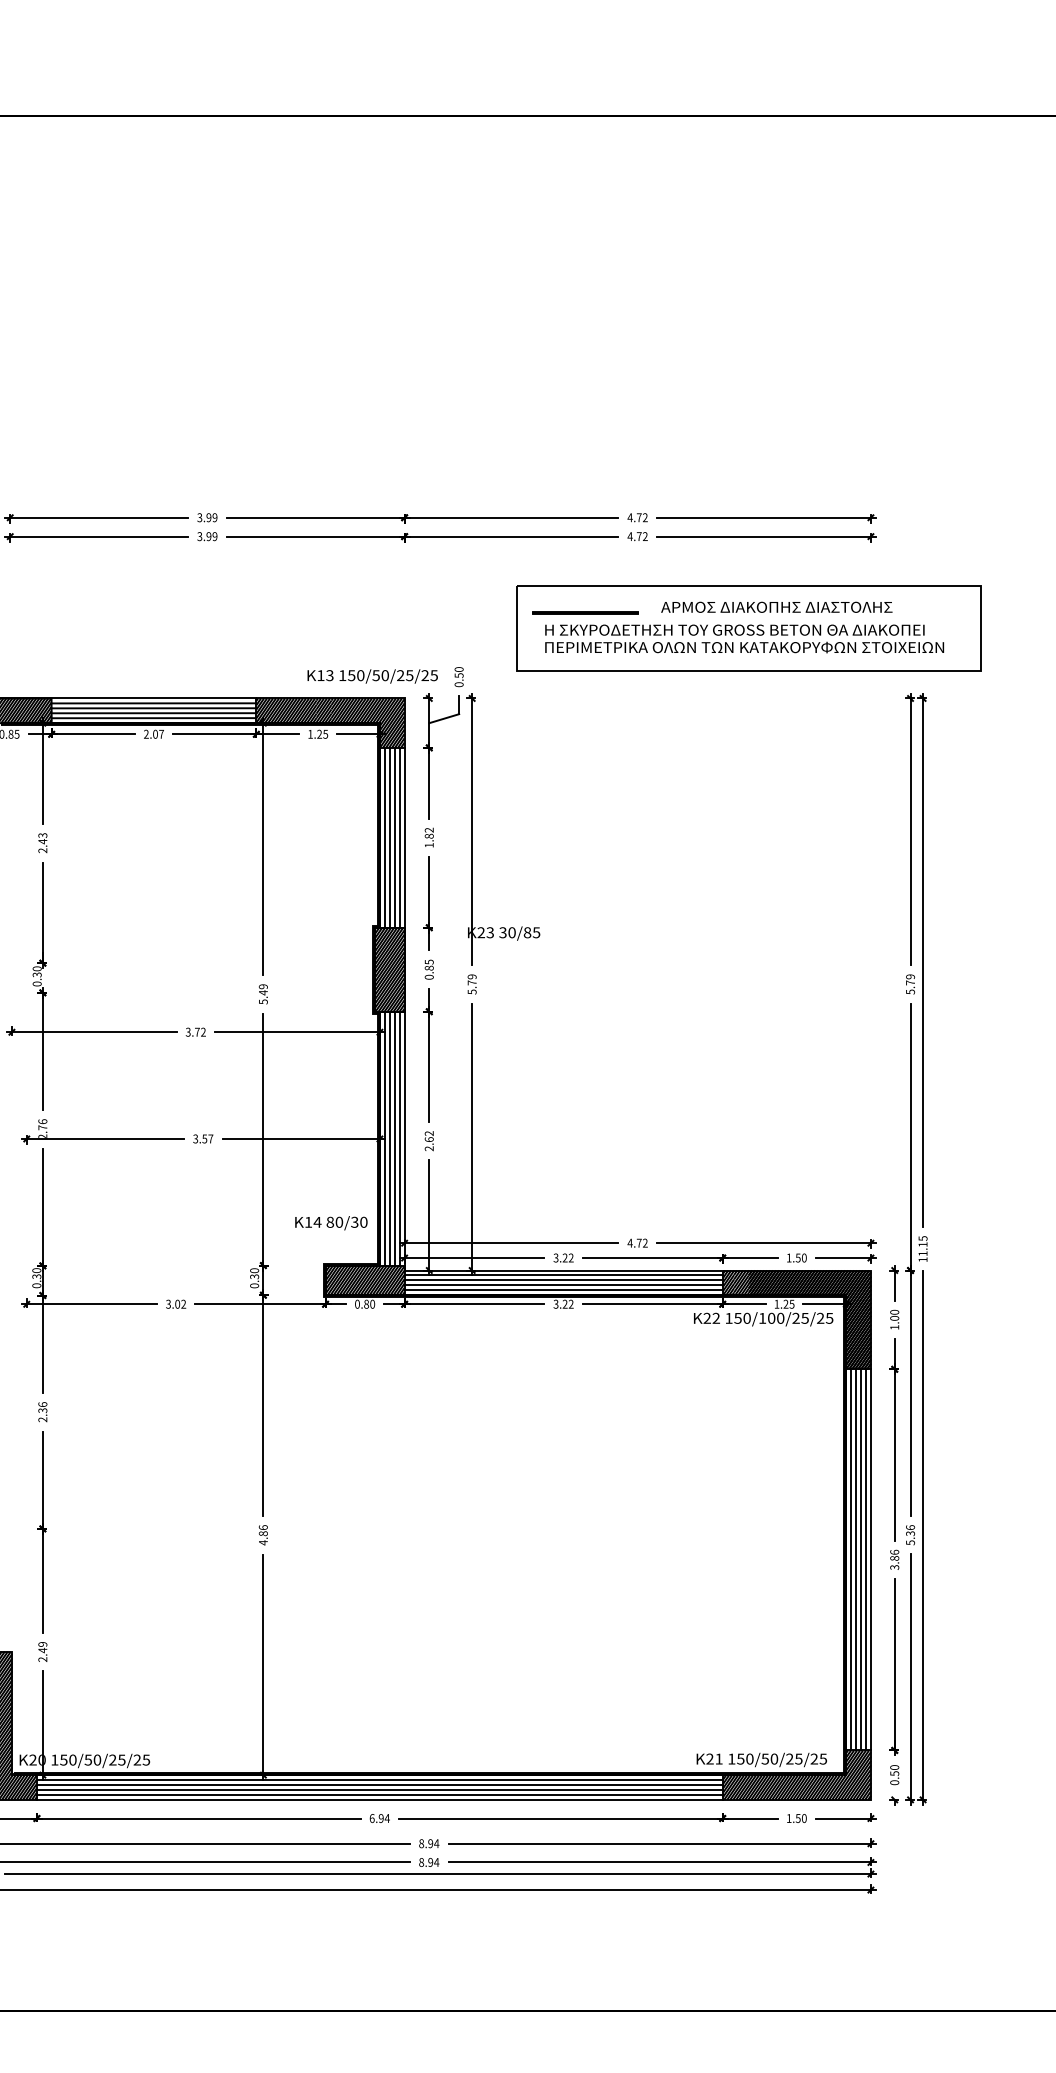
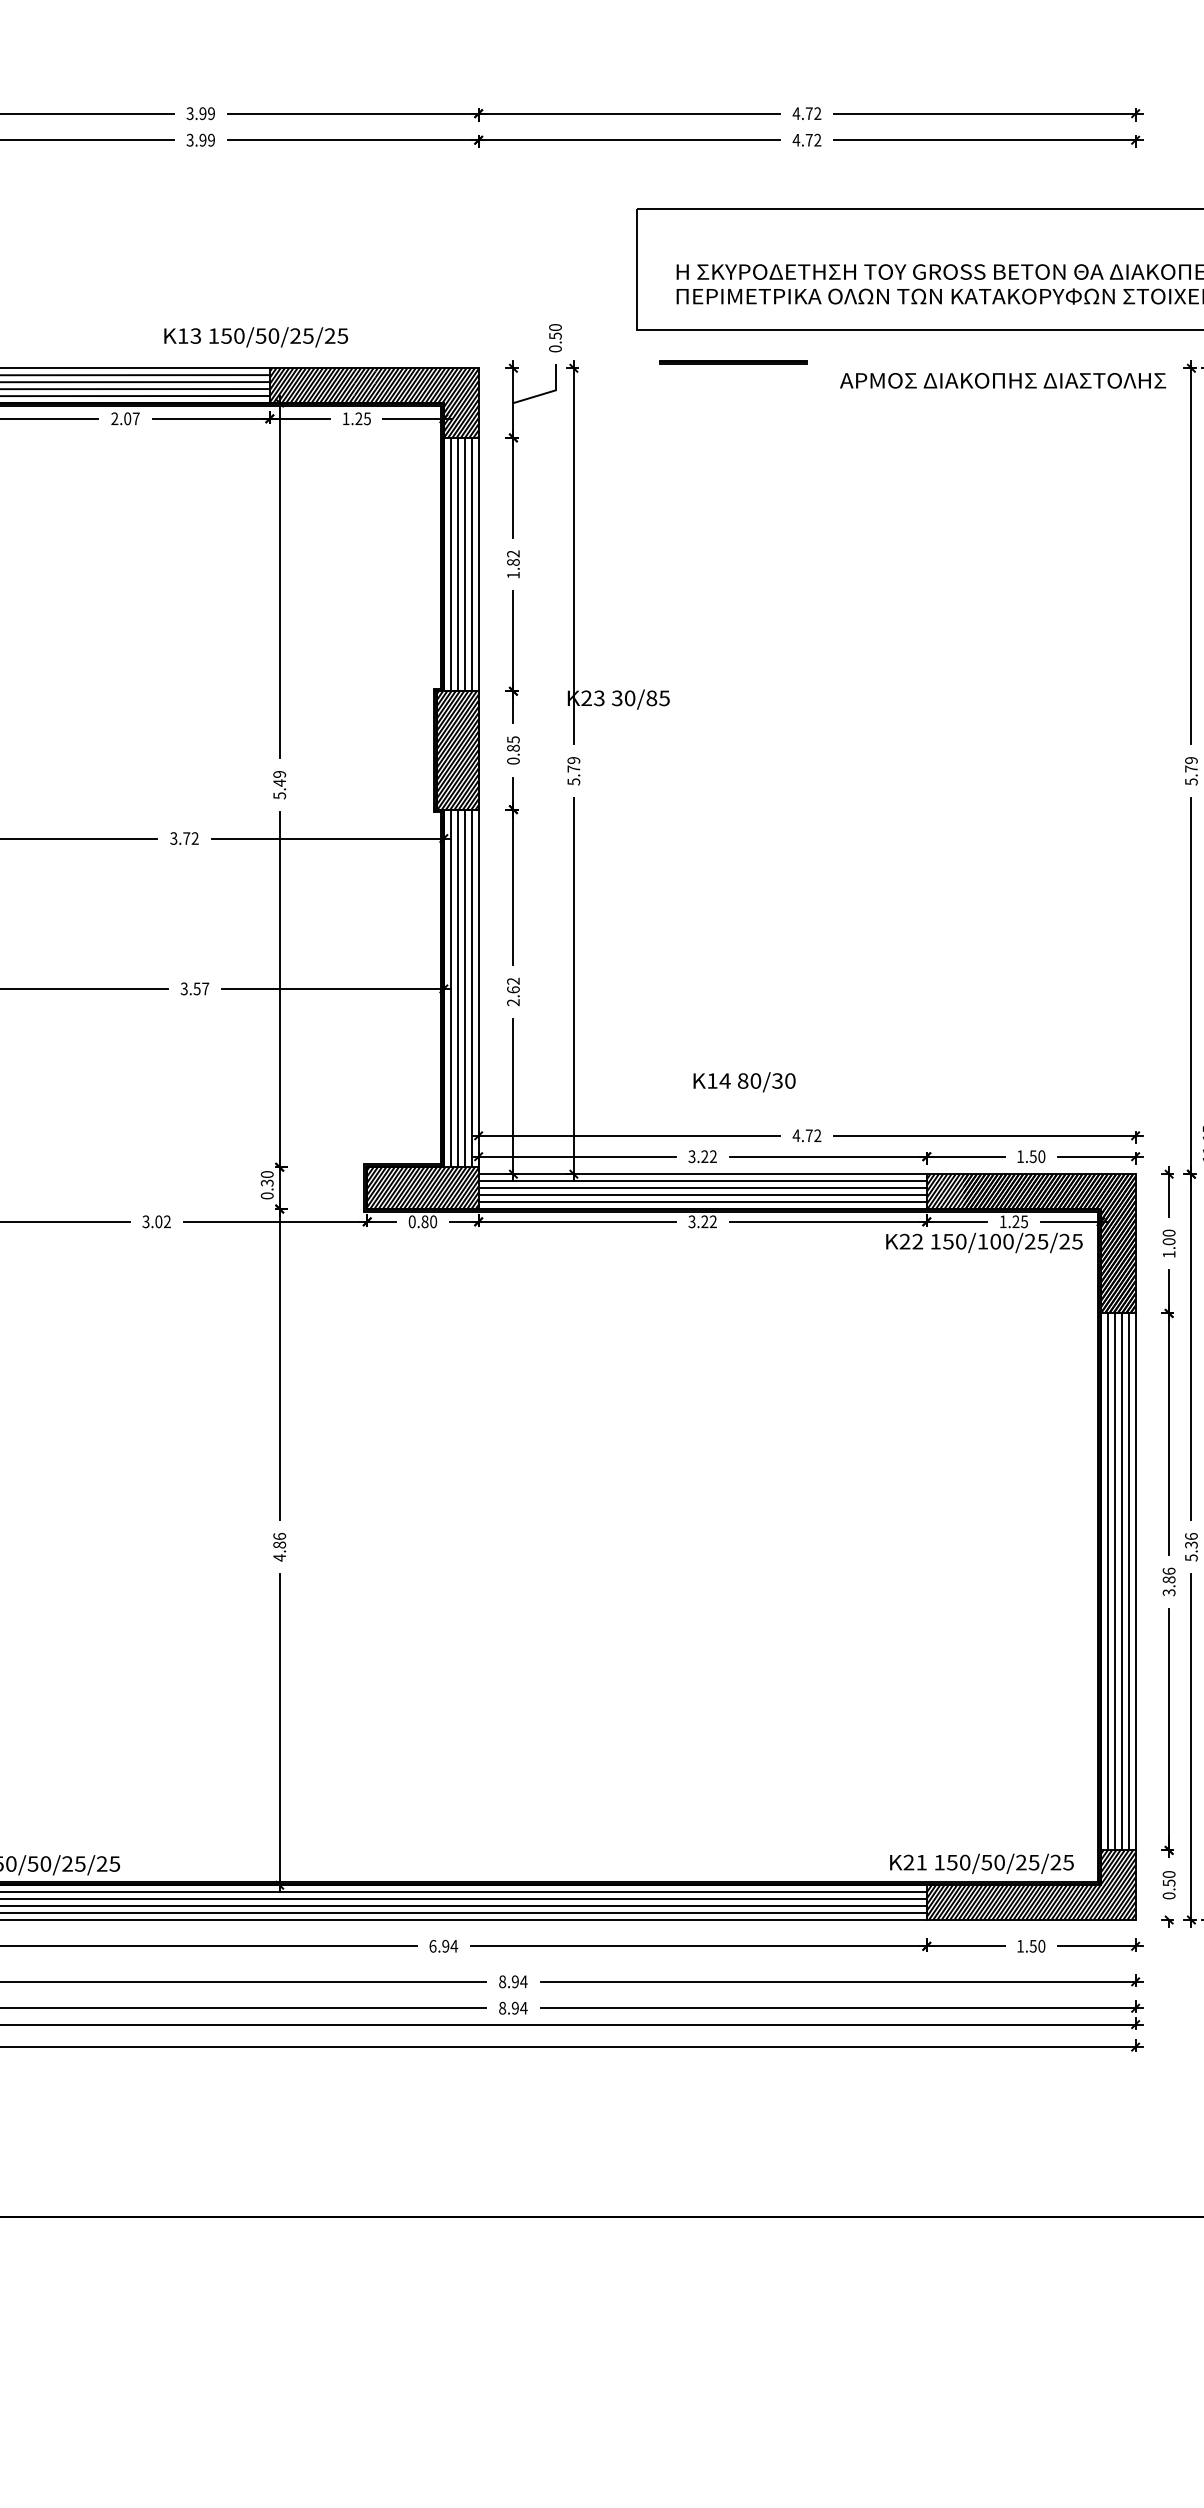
text: (776, 606) -> (1002, 379), moved
line: (585, 612) -> (733, 361), moved
text: (372, 676) -> (255, 337), moved
text: (331, 1223) -> (744, 1082), moved

